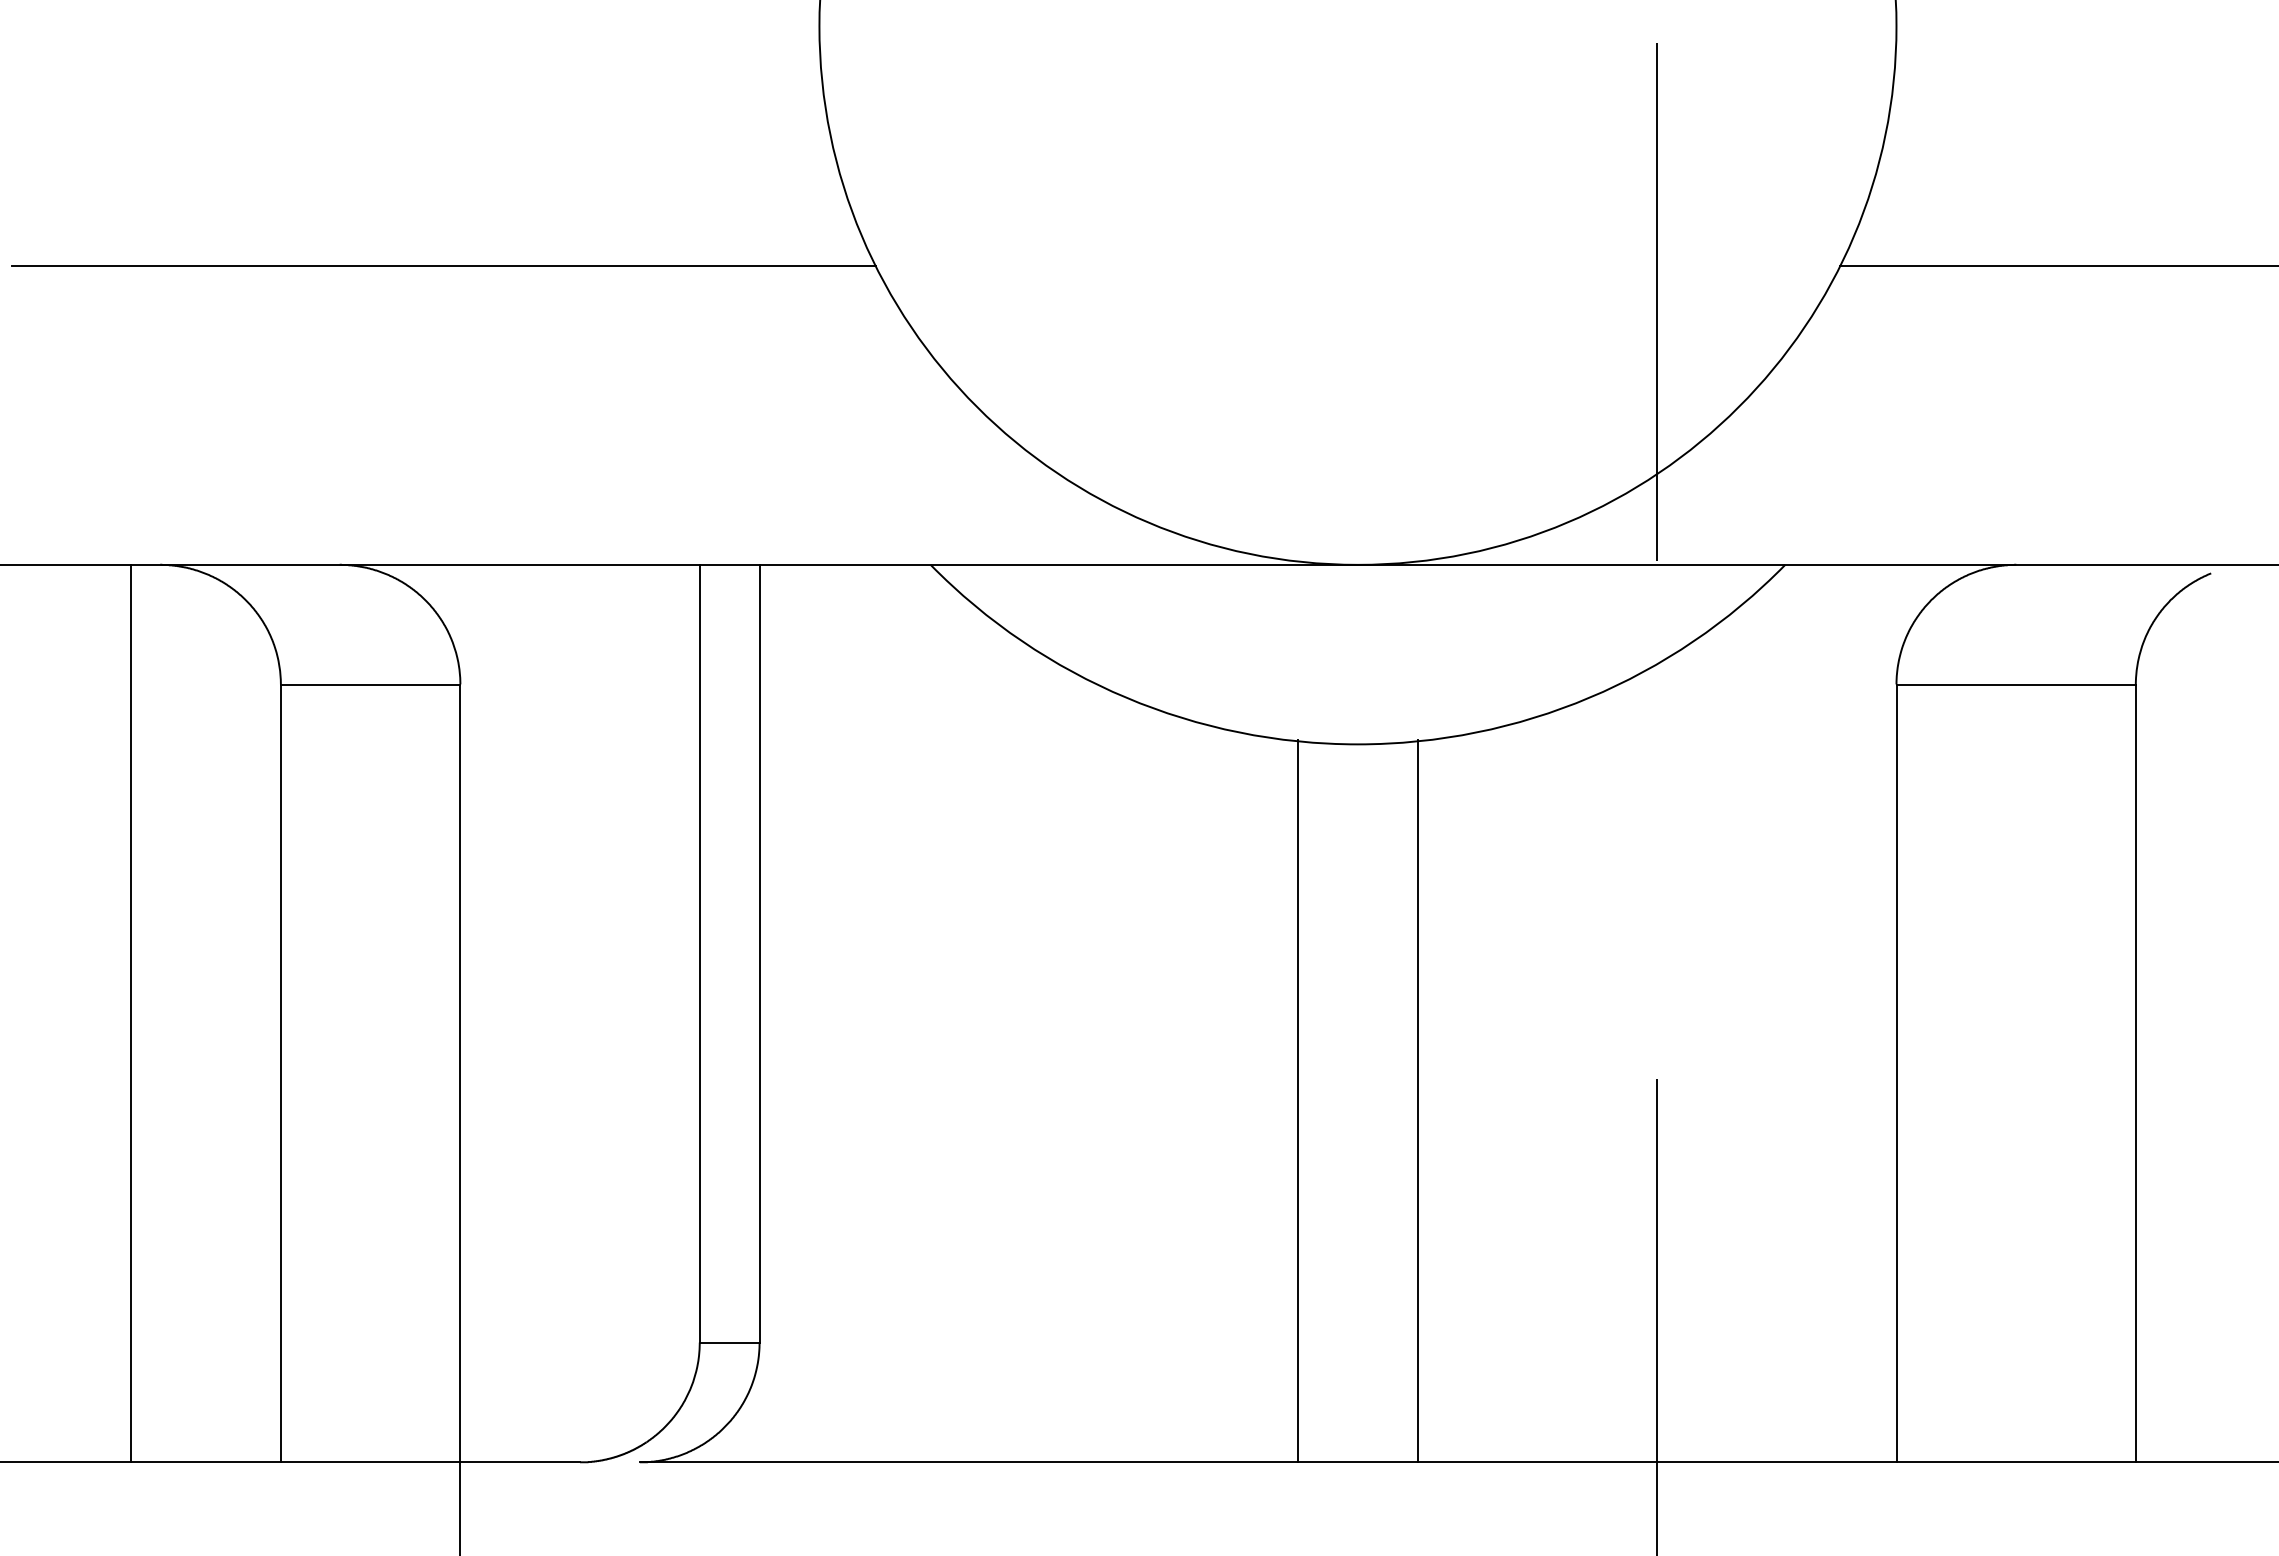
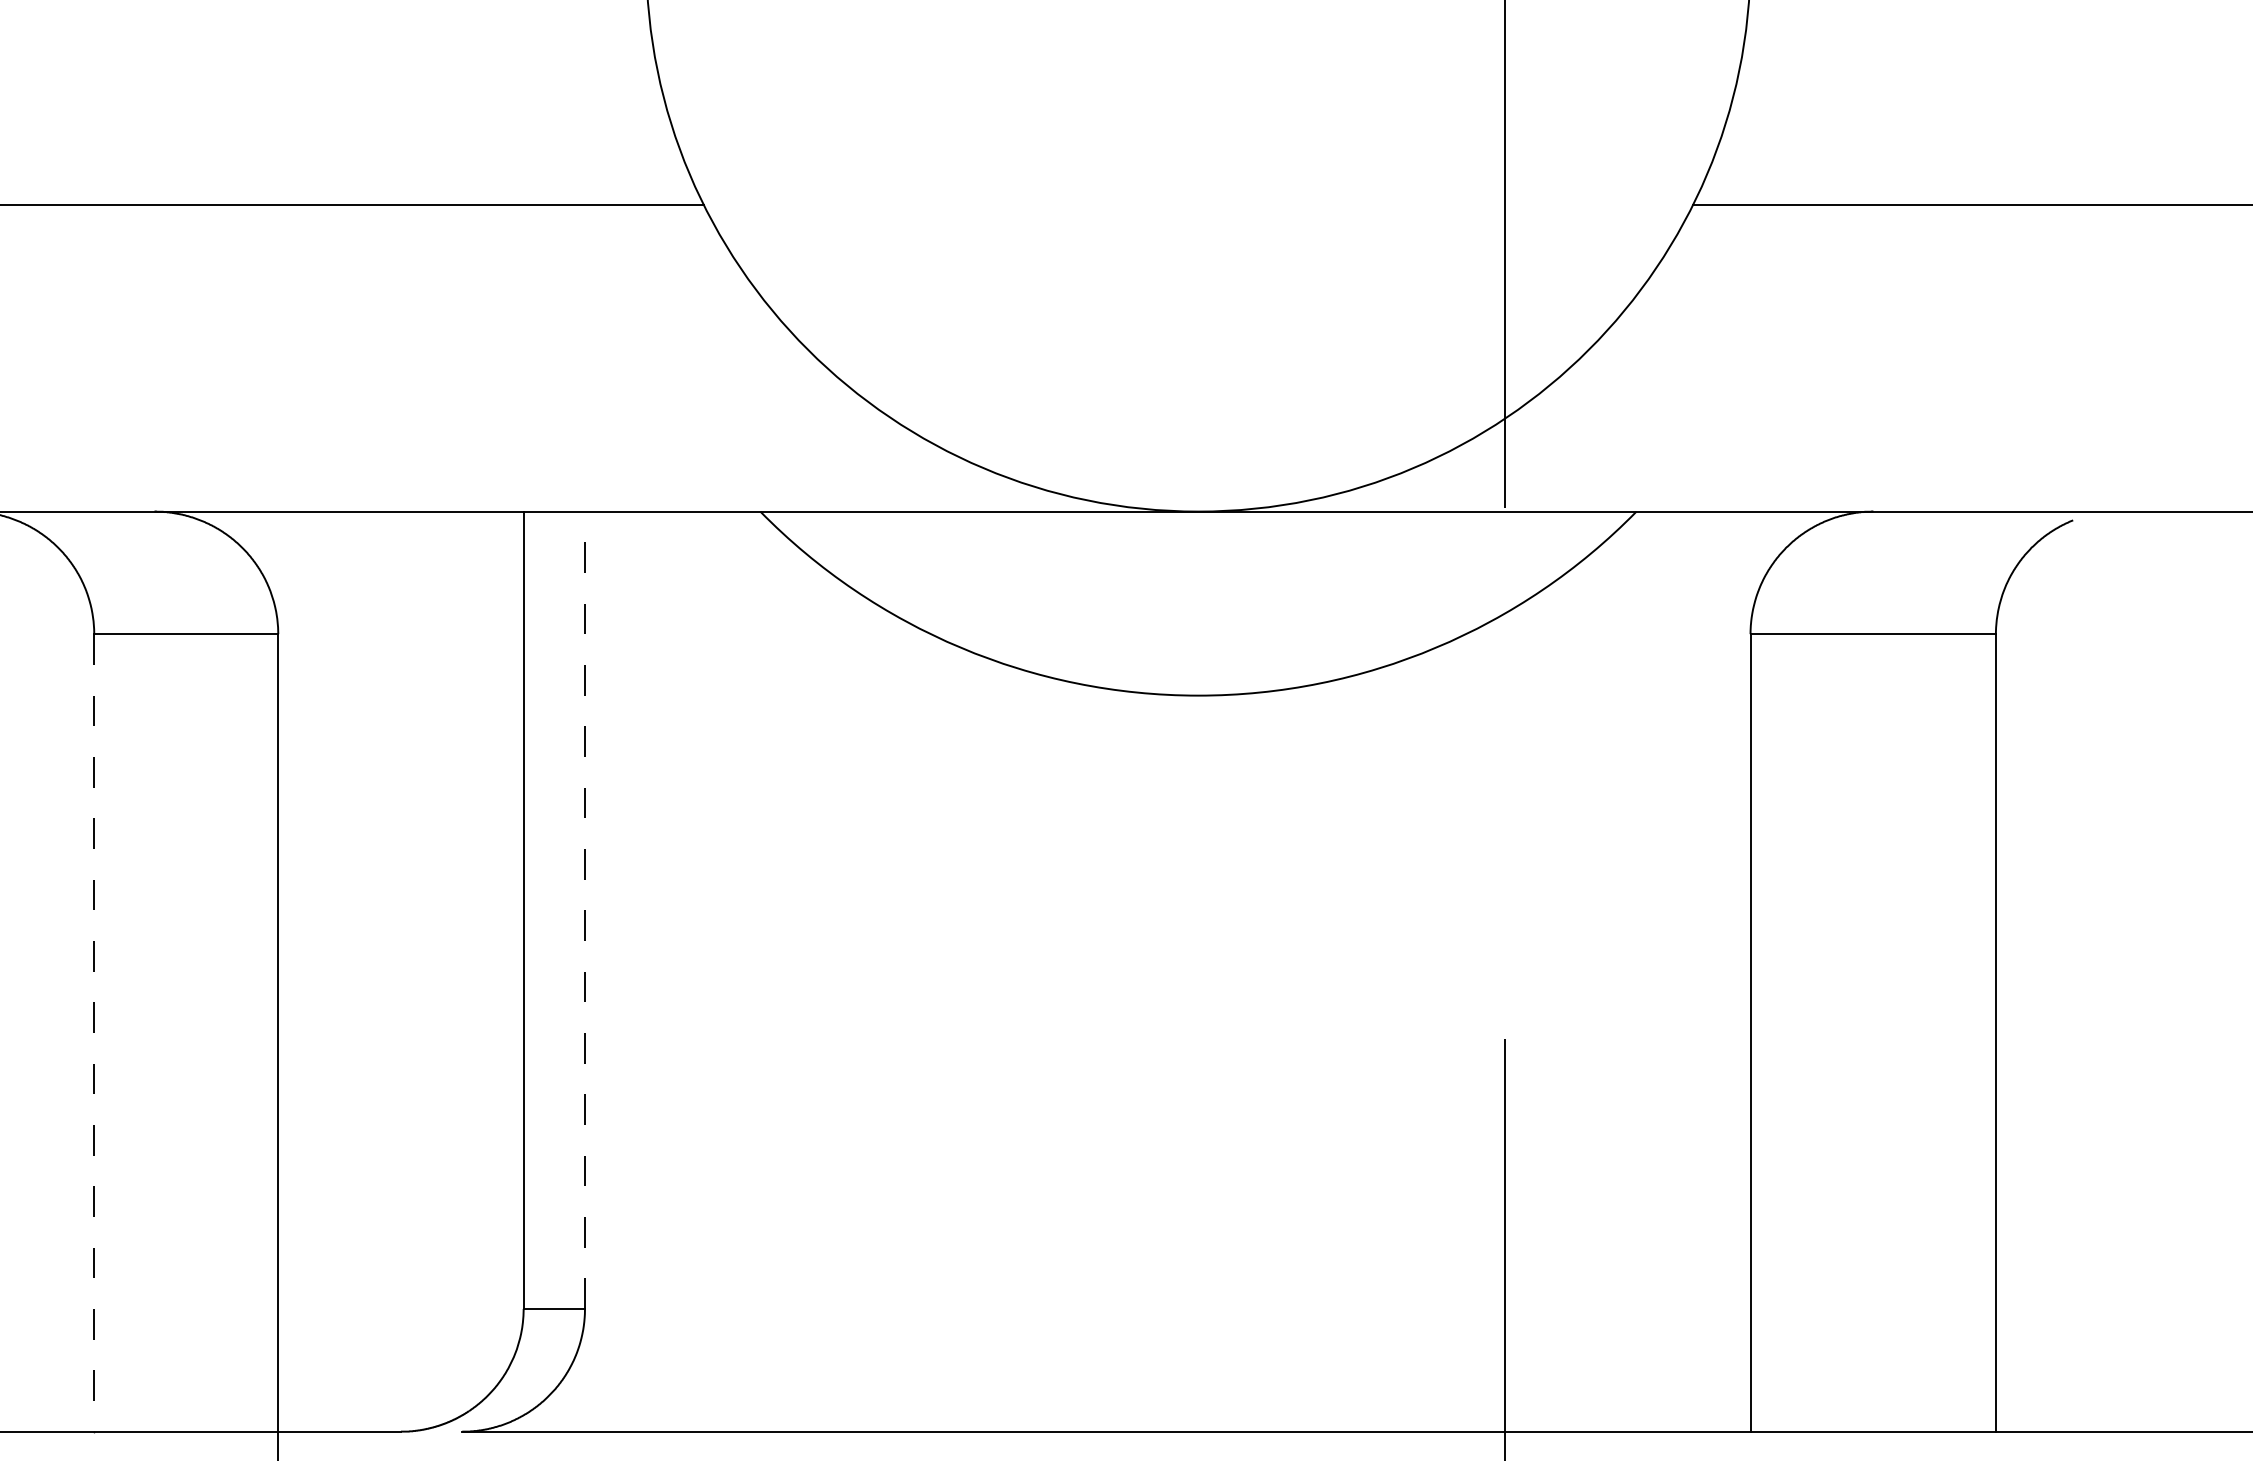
line: (759, 953) -> (584, 910), solid -> dashed
line: (280, 1073) -> (93, 1033), solid -> dashed
line: (1298, 1101) -> (1137, 1061), removed
line: (1417, 1101) -> (1259, 1061), removed

